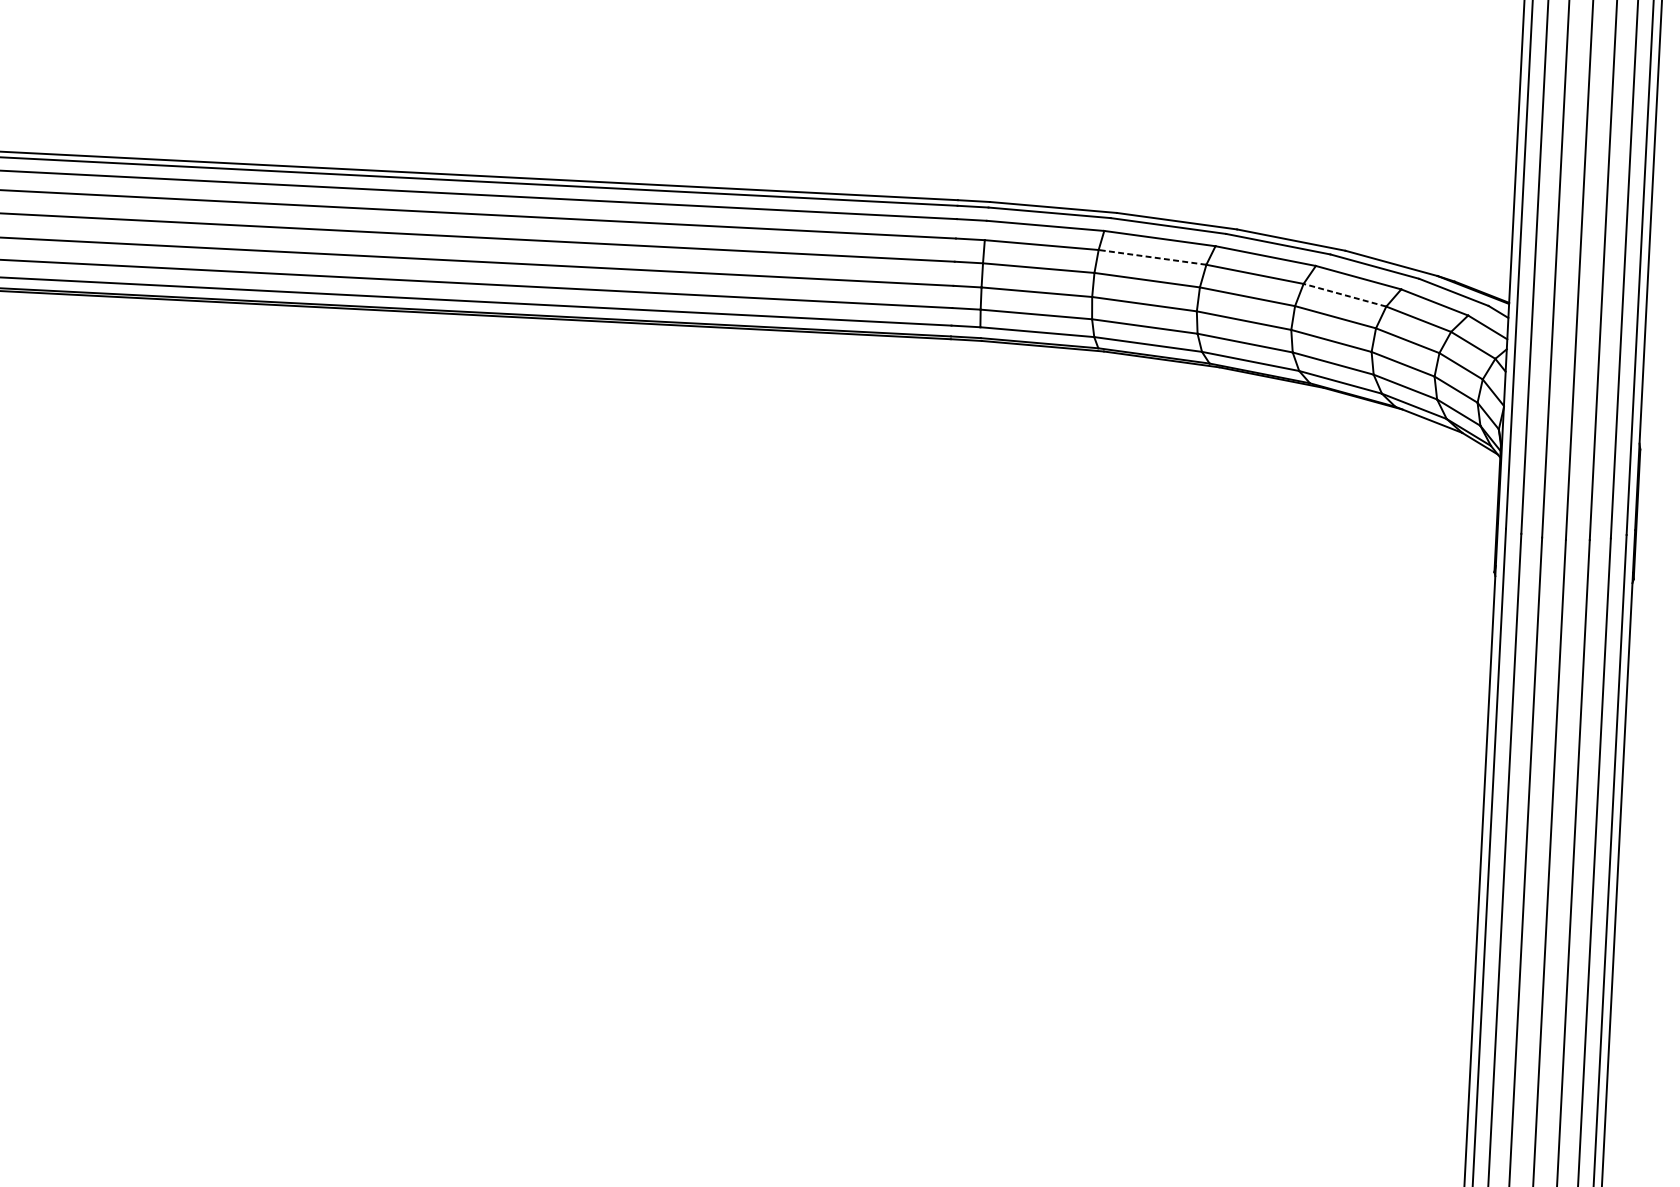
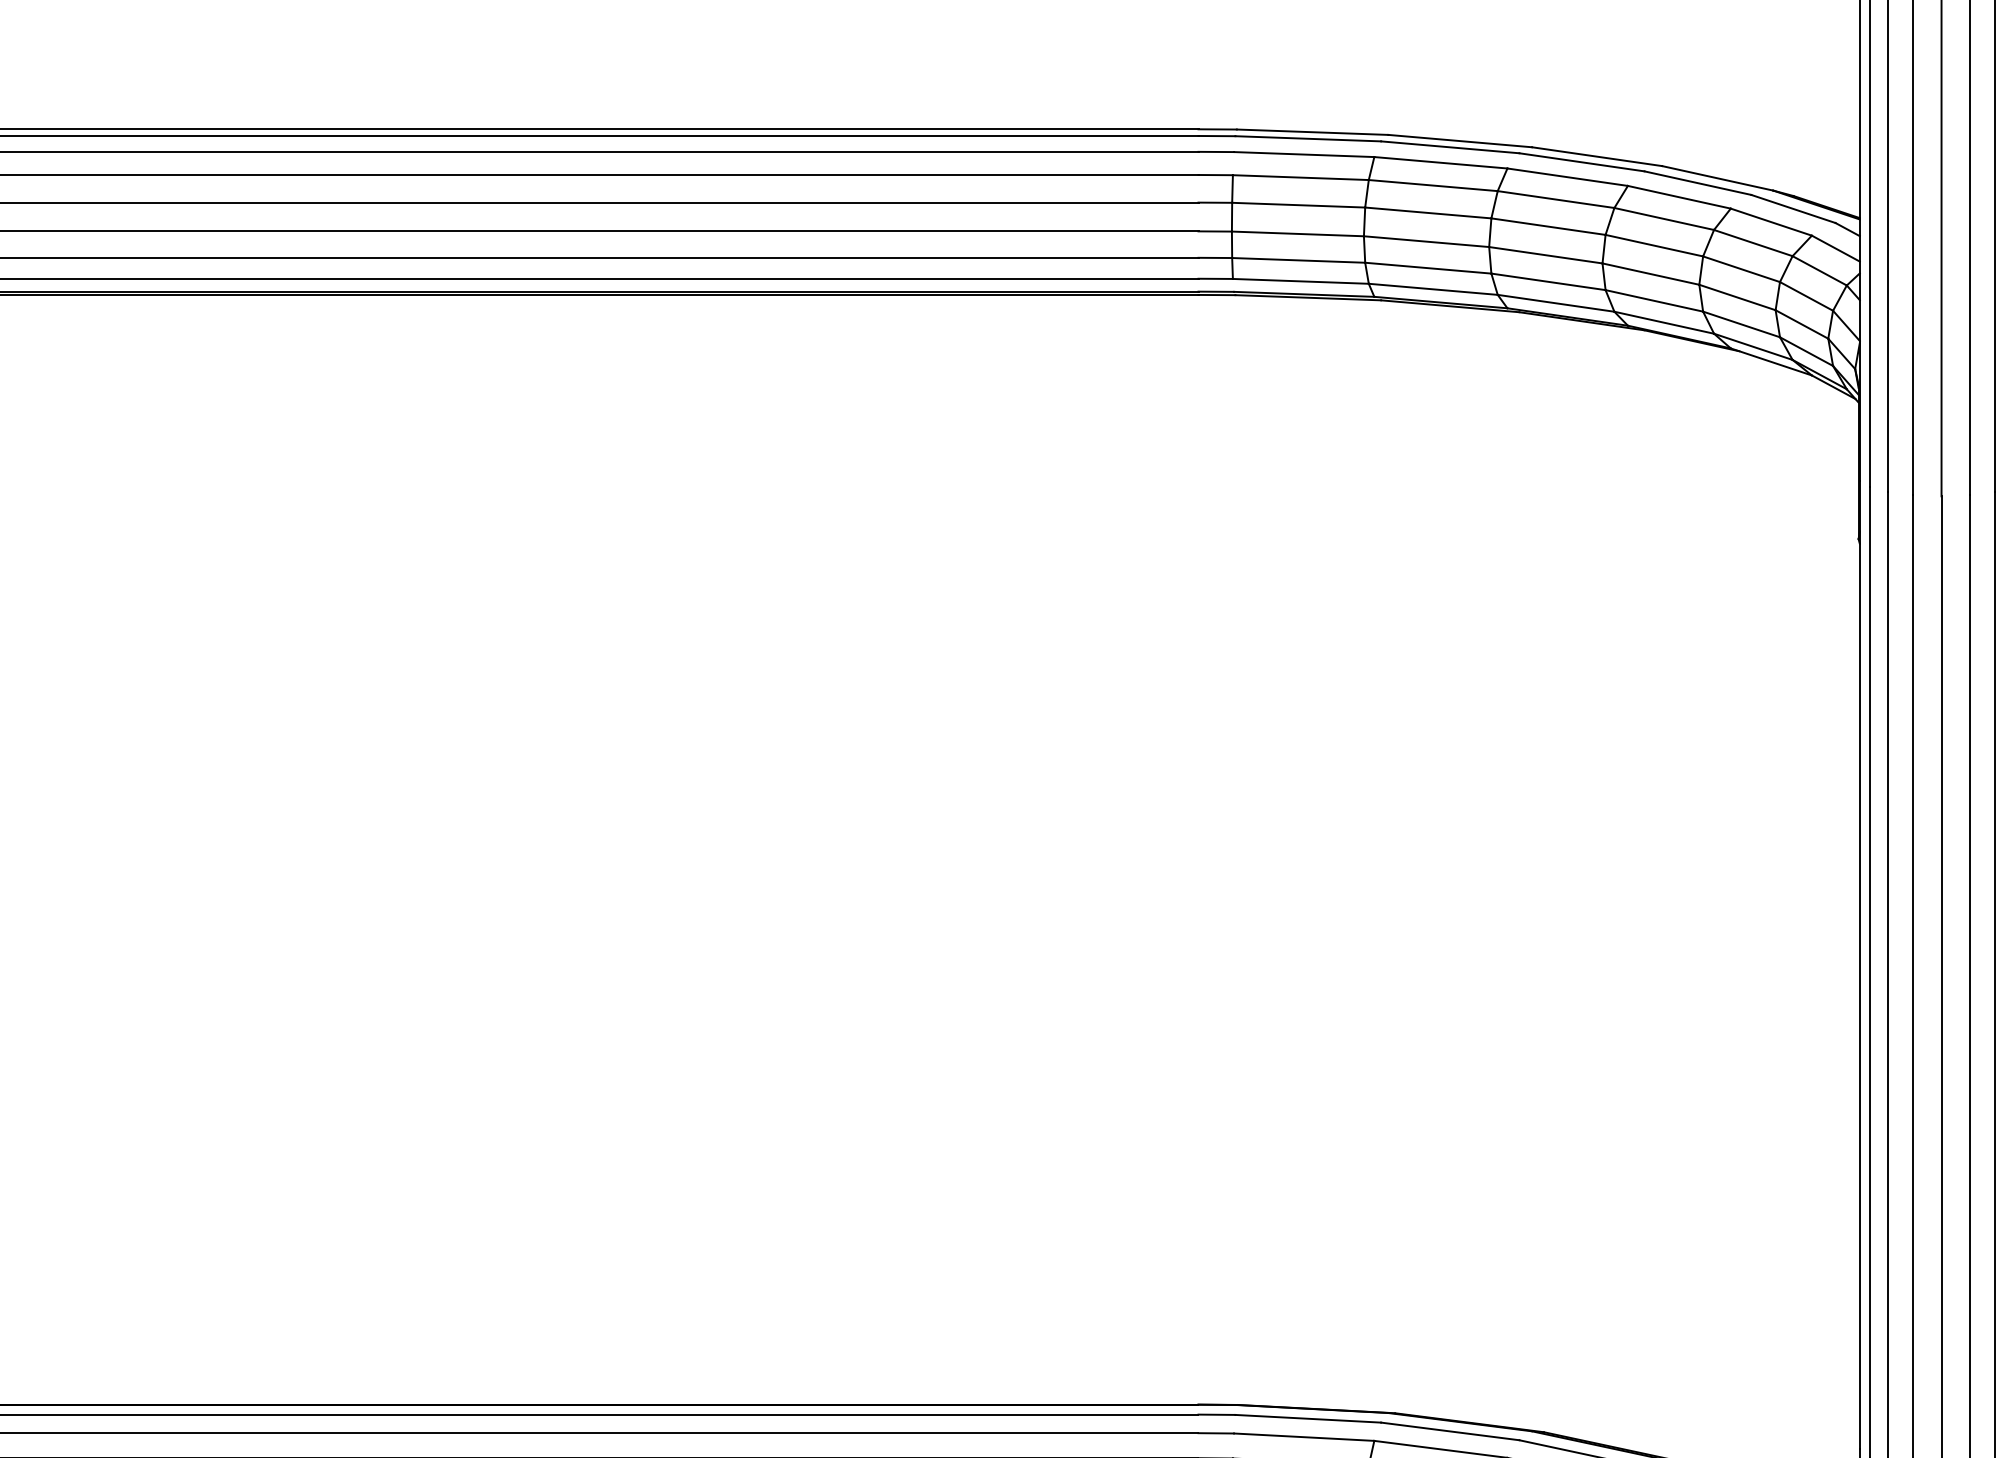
line: (1152, 257) -> (1433, 185), dashed -> solid
line: (1344, 294) -> (1663, 218), dashed -> solid

